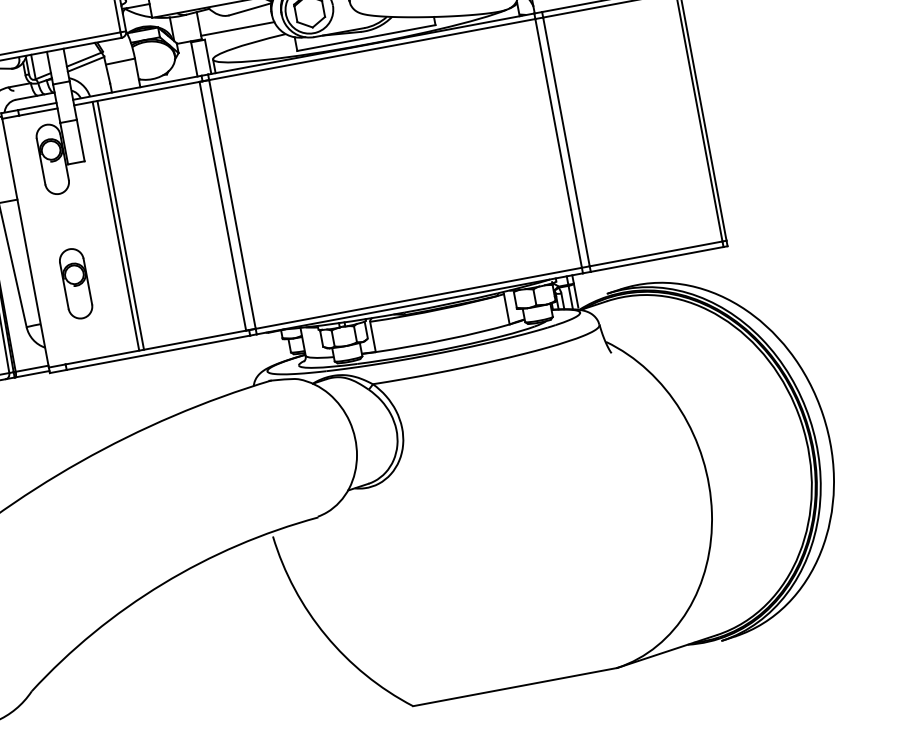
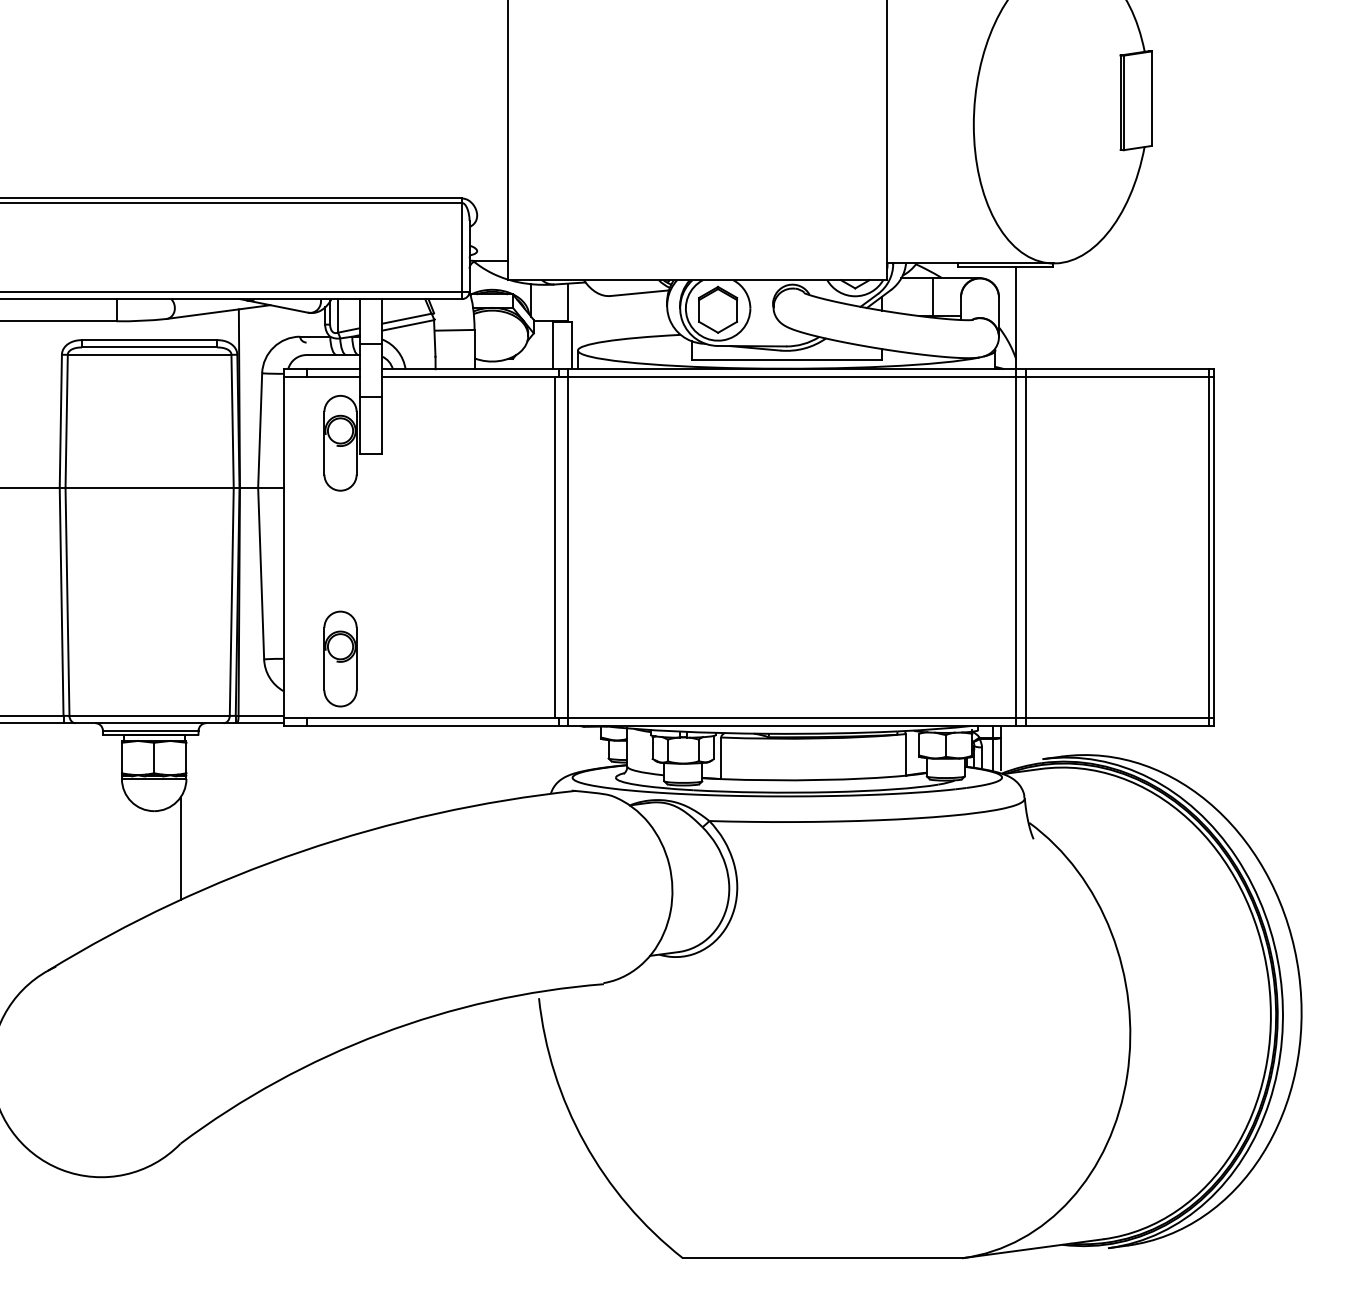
line: (237, 29) -> (618, 316), removed
line: (120, 225) -> (414, 547), removed
line: (115, 226) -> (407, 547), removed
part: (75, 283) -> (340, 658), moved

